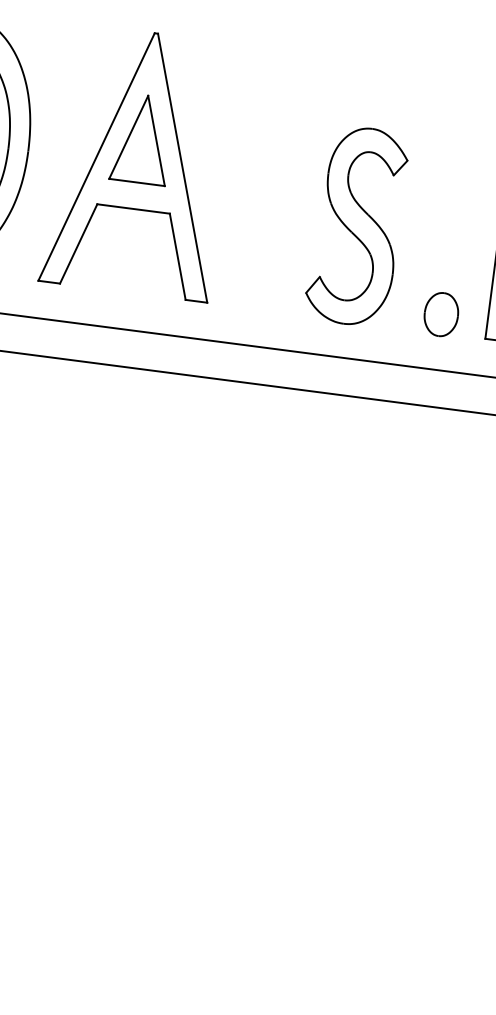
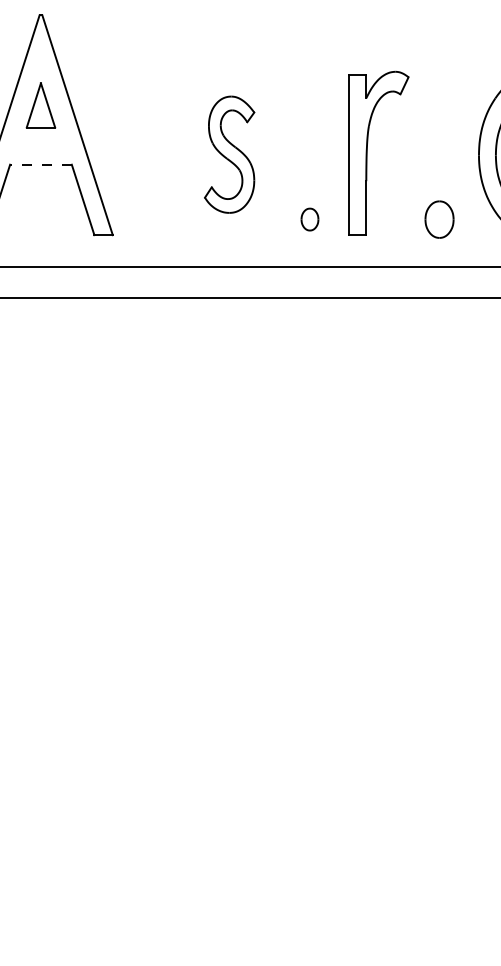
part: (142, 139) -> (40, 105), size x0.6
line: (133, 208) -> (40, 164), solid -> dashed
part: (356, 225) -> (229, 154), size x0.7
part: (440, 314) -> (309, 219), size x0.6

